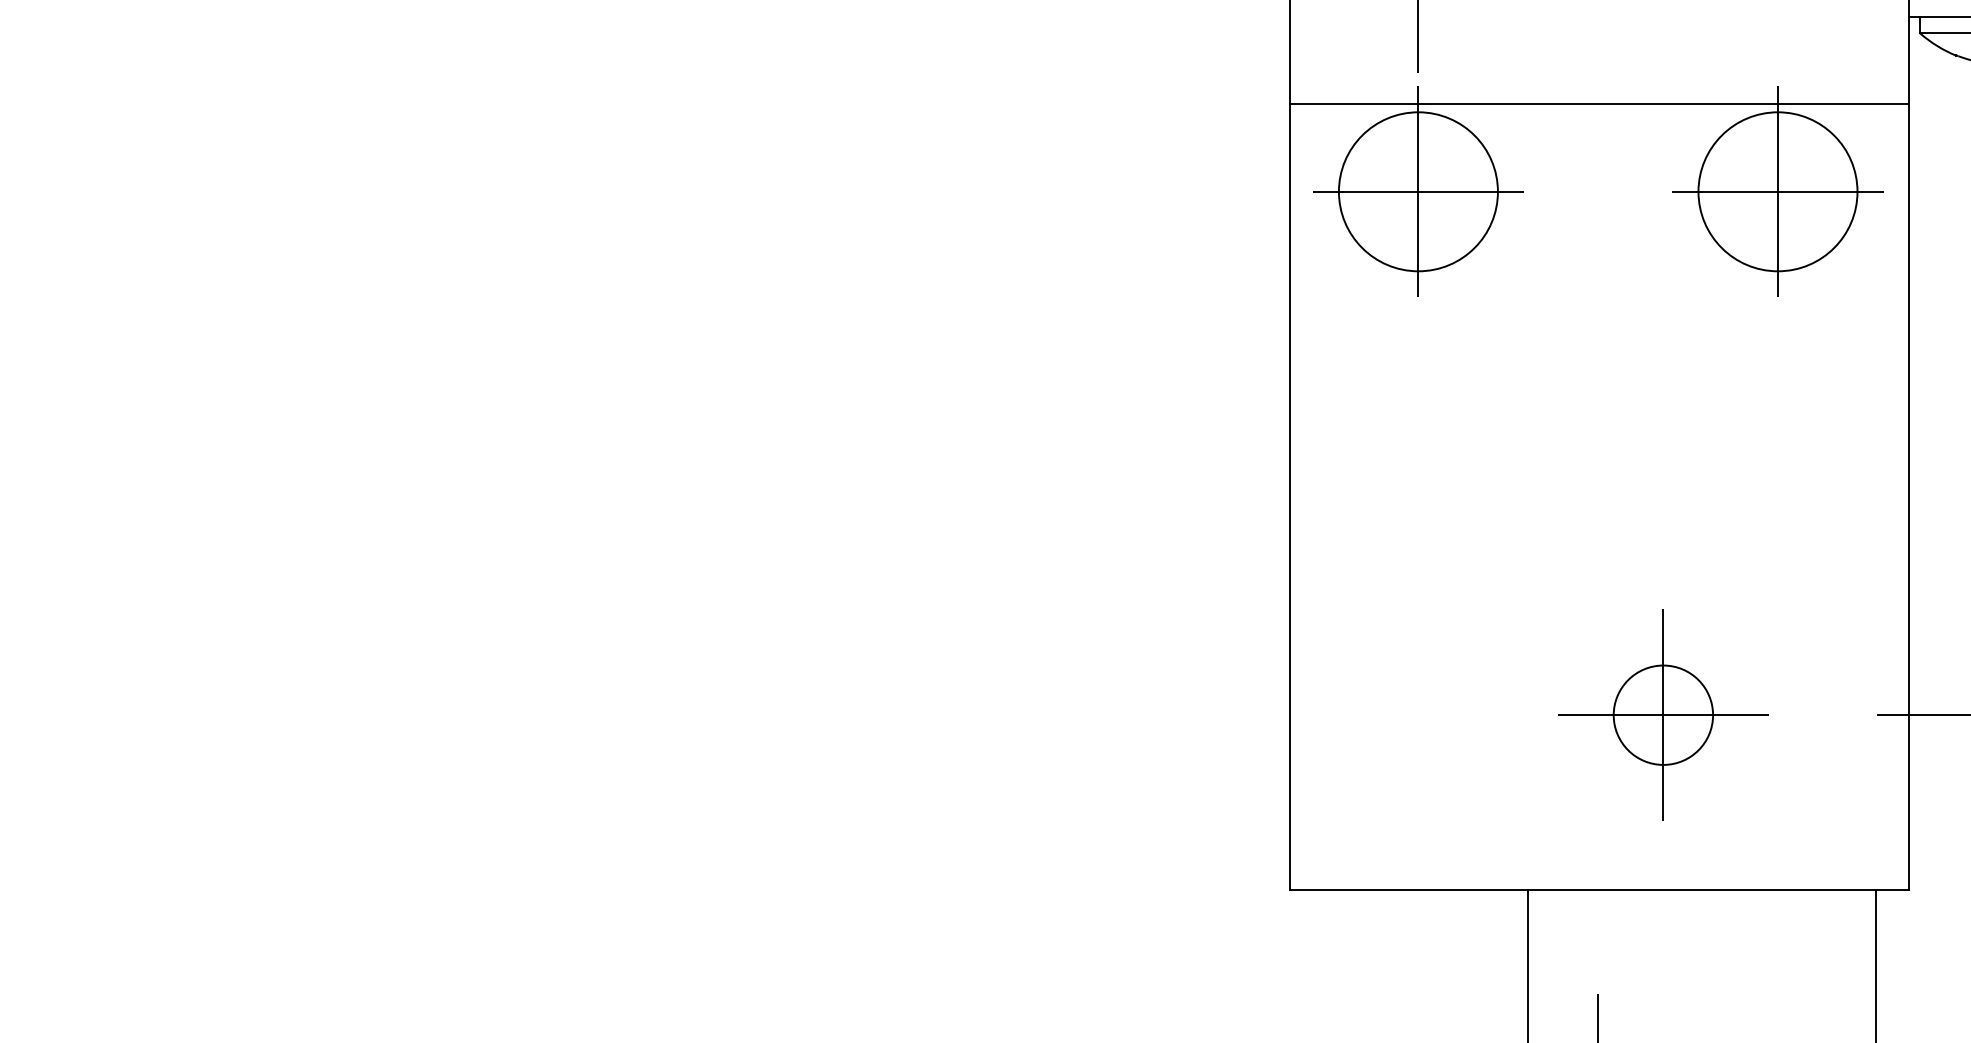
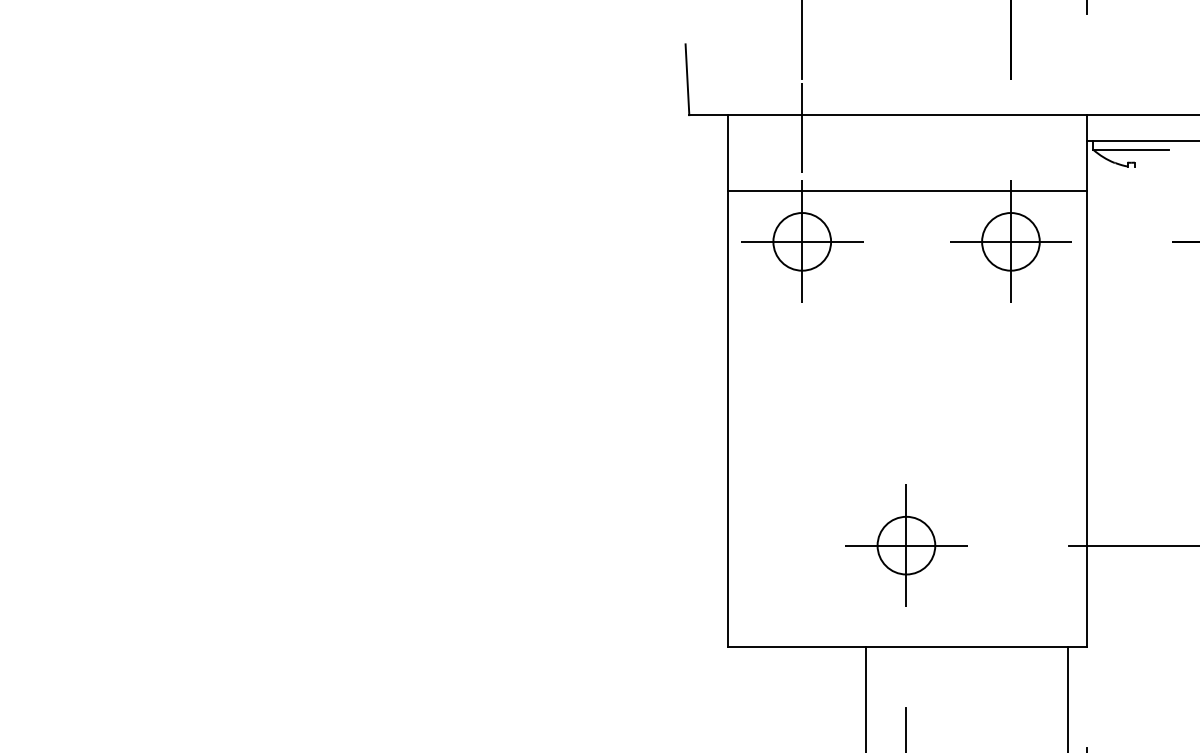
circle: (1418, 191) -> (802, 241), size x0.62
circle: (1777, 191) -> (1010, 241), size x0.62
part: (1663, 714) -> (906, 545), moved

